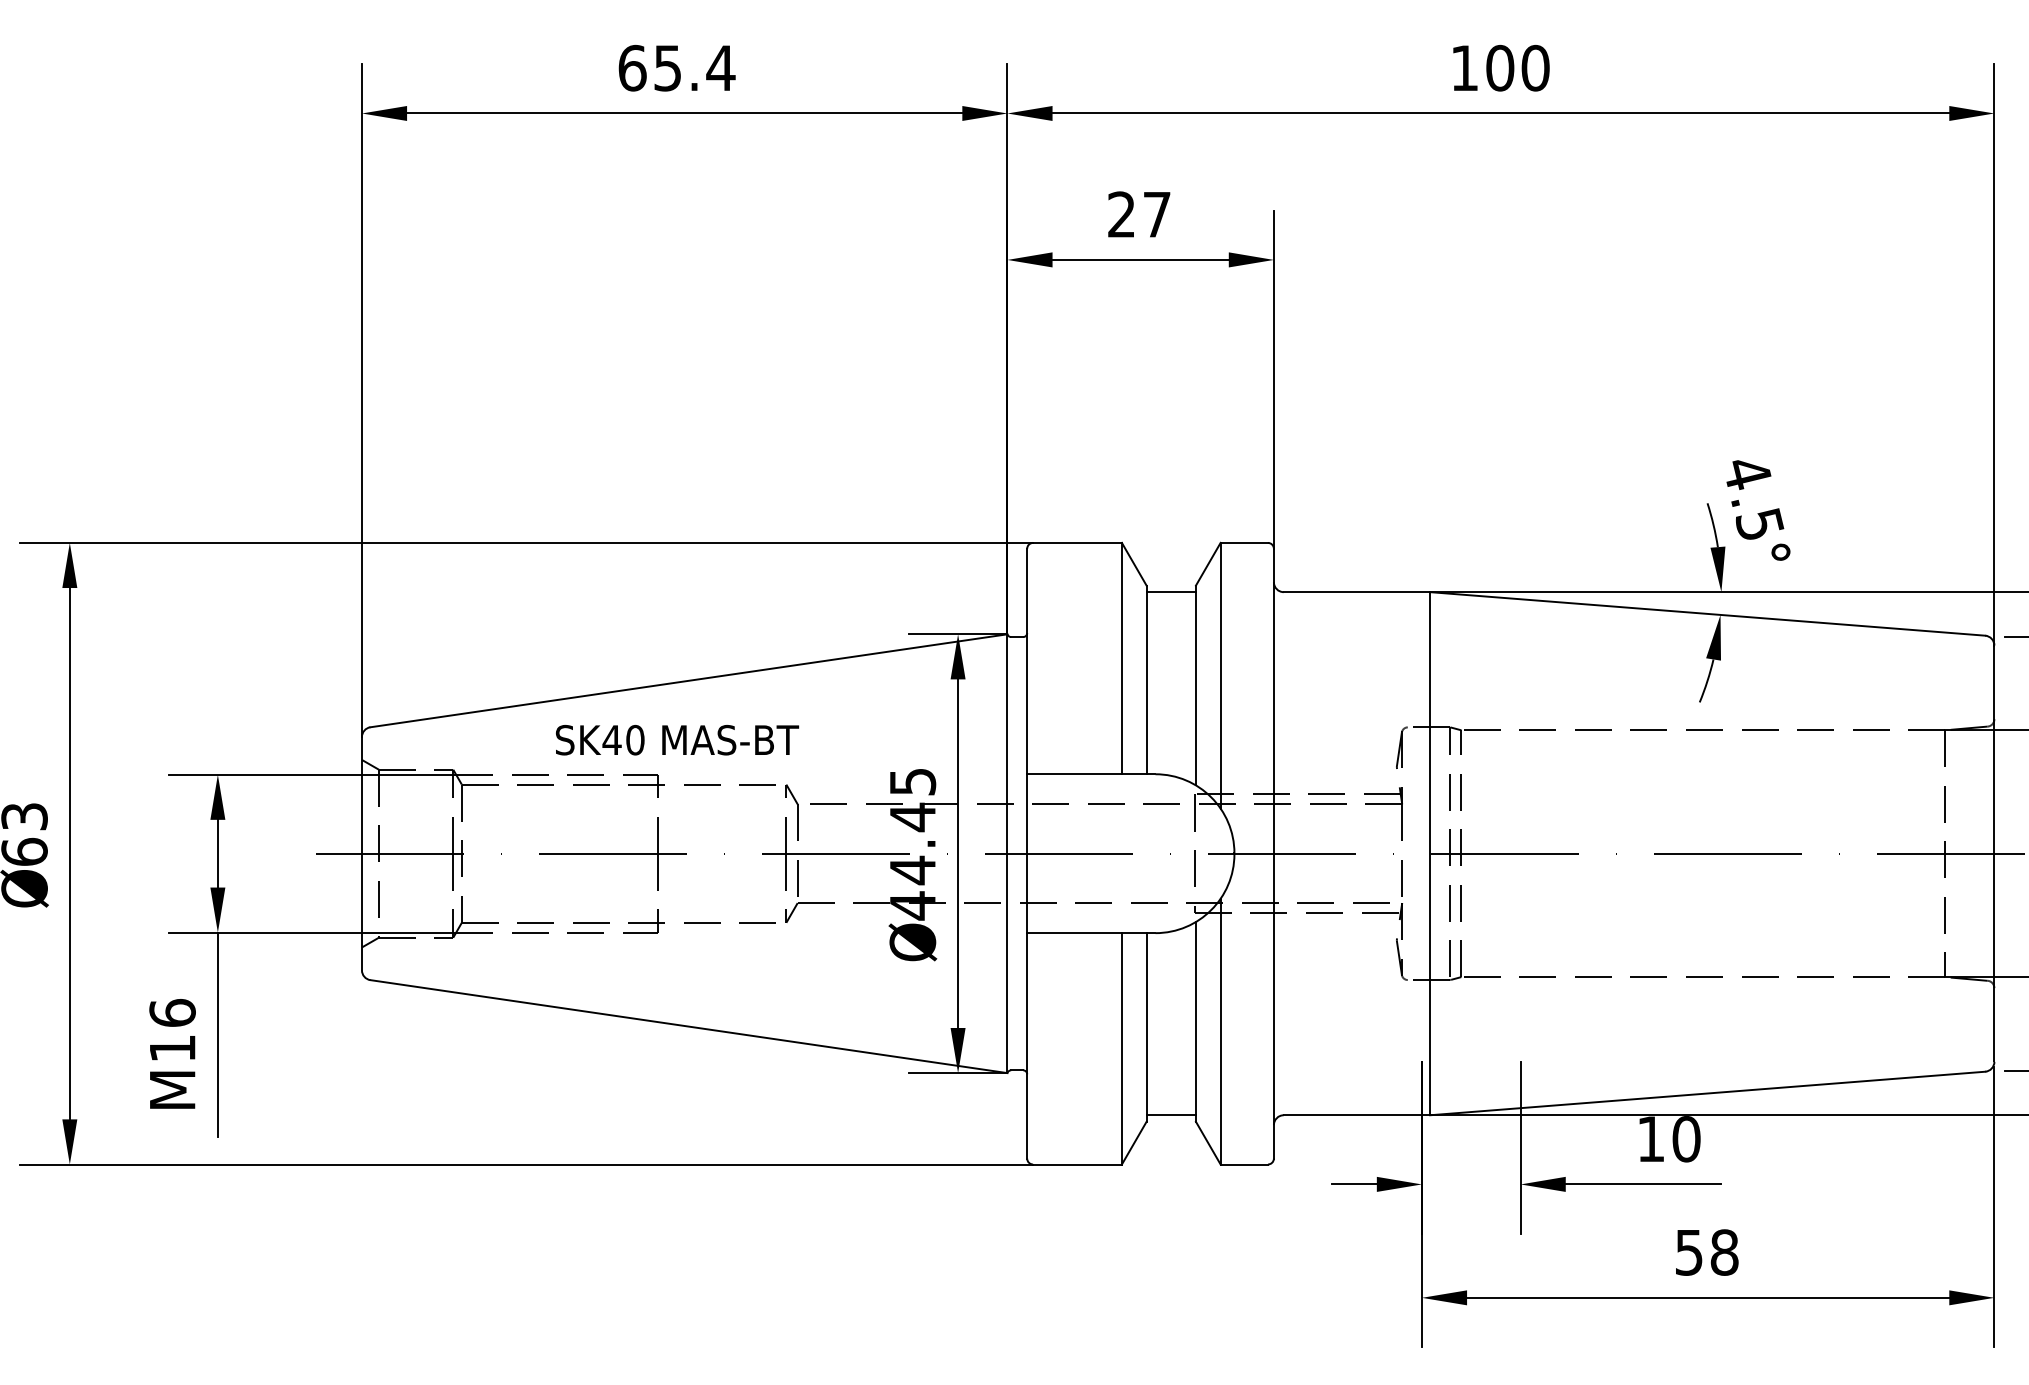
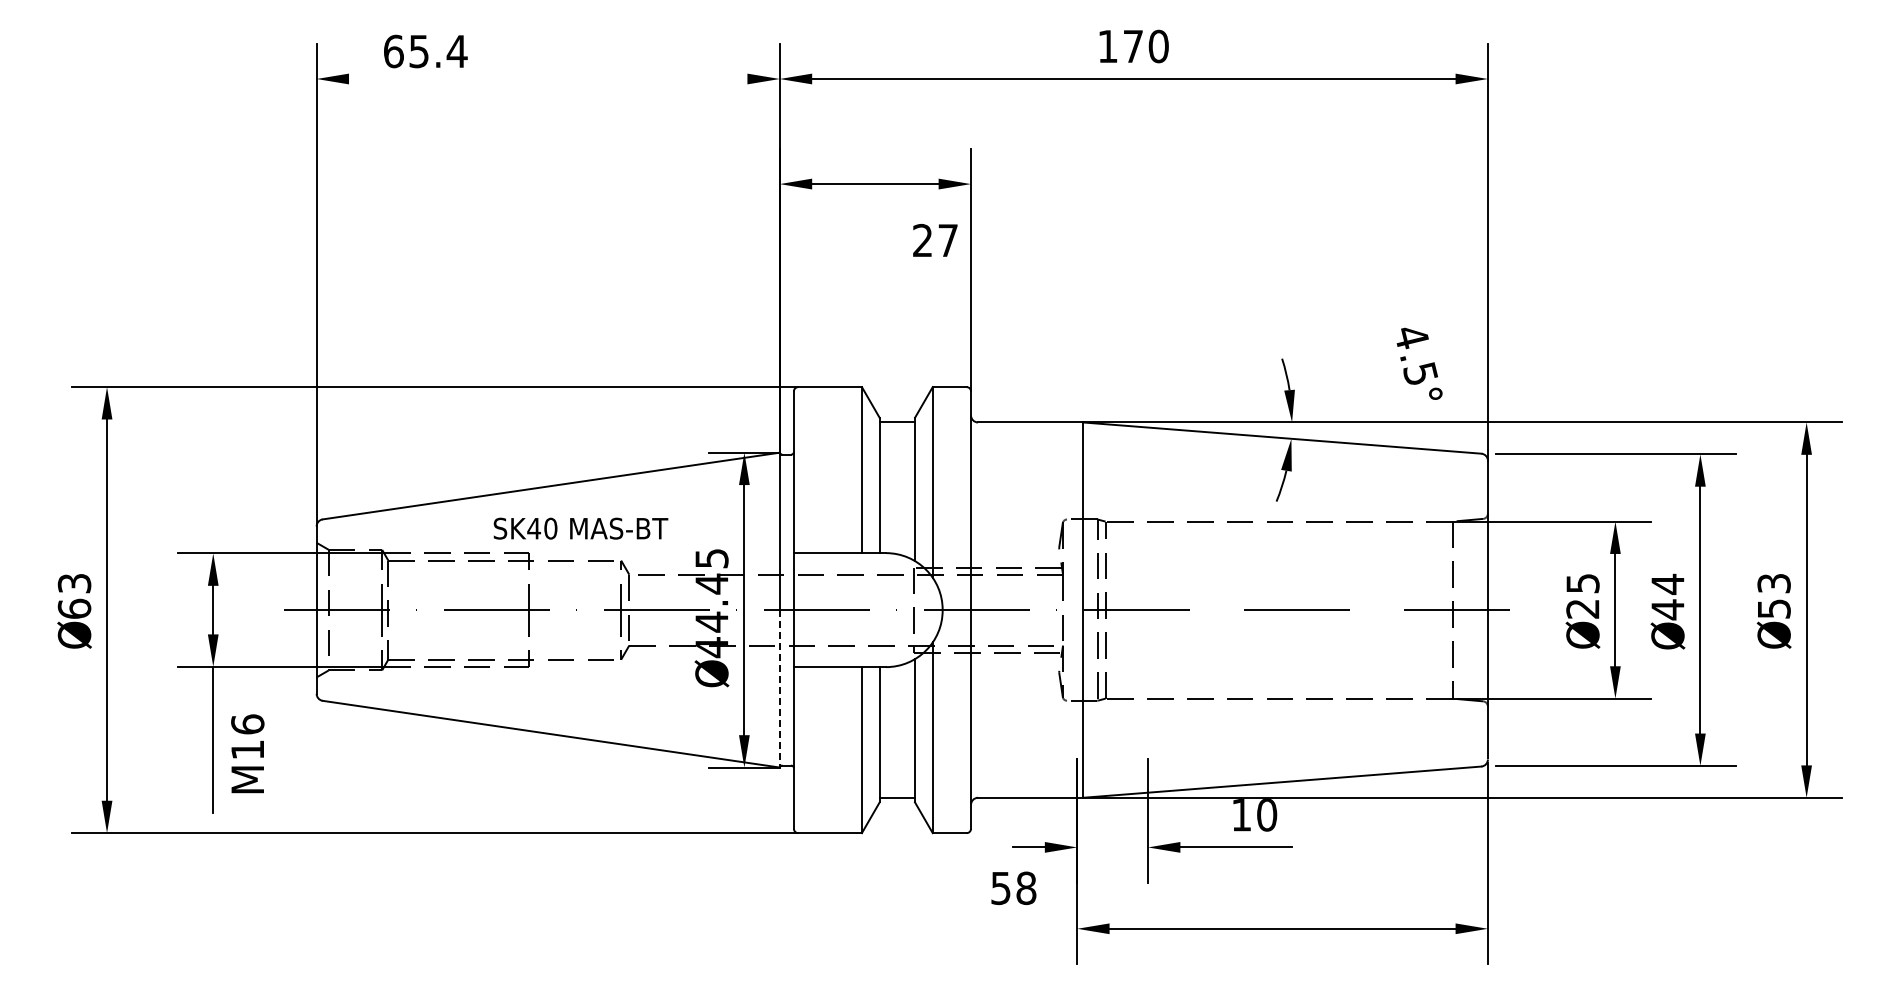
text: (676, 68) -> (425, 51), moved
text: (1500, 68) -> (1133, 46), 100 -> 170
line: (685, 114) -> (548, 79), removed
text: (1139, 214) -> (935, 240), moved
text: (1758, 509) -> (1419, 363), moved
text: (676, 739) -> (580, 528), moved
line: (1007, 962) -> (779, 688), solid -> dashed
text: (172, 1053) -> (247, 753), moved
text: (1706, 1252) -> (1013, 888), moved

